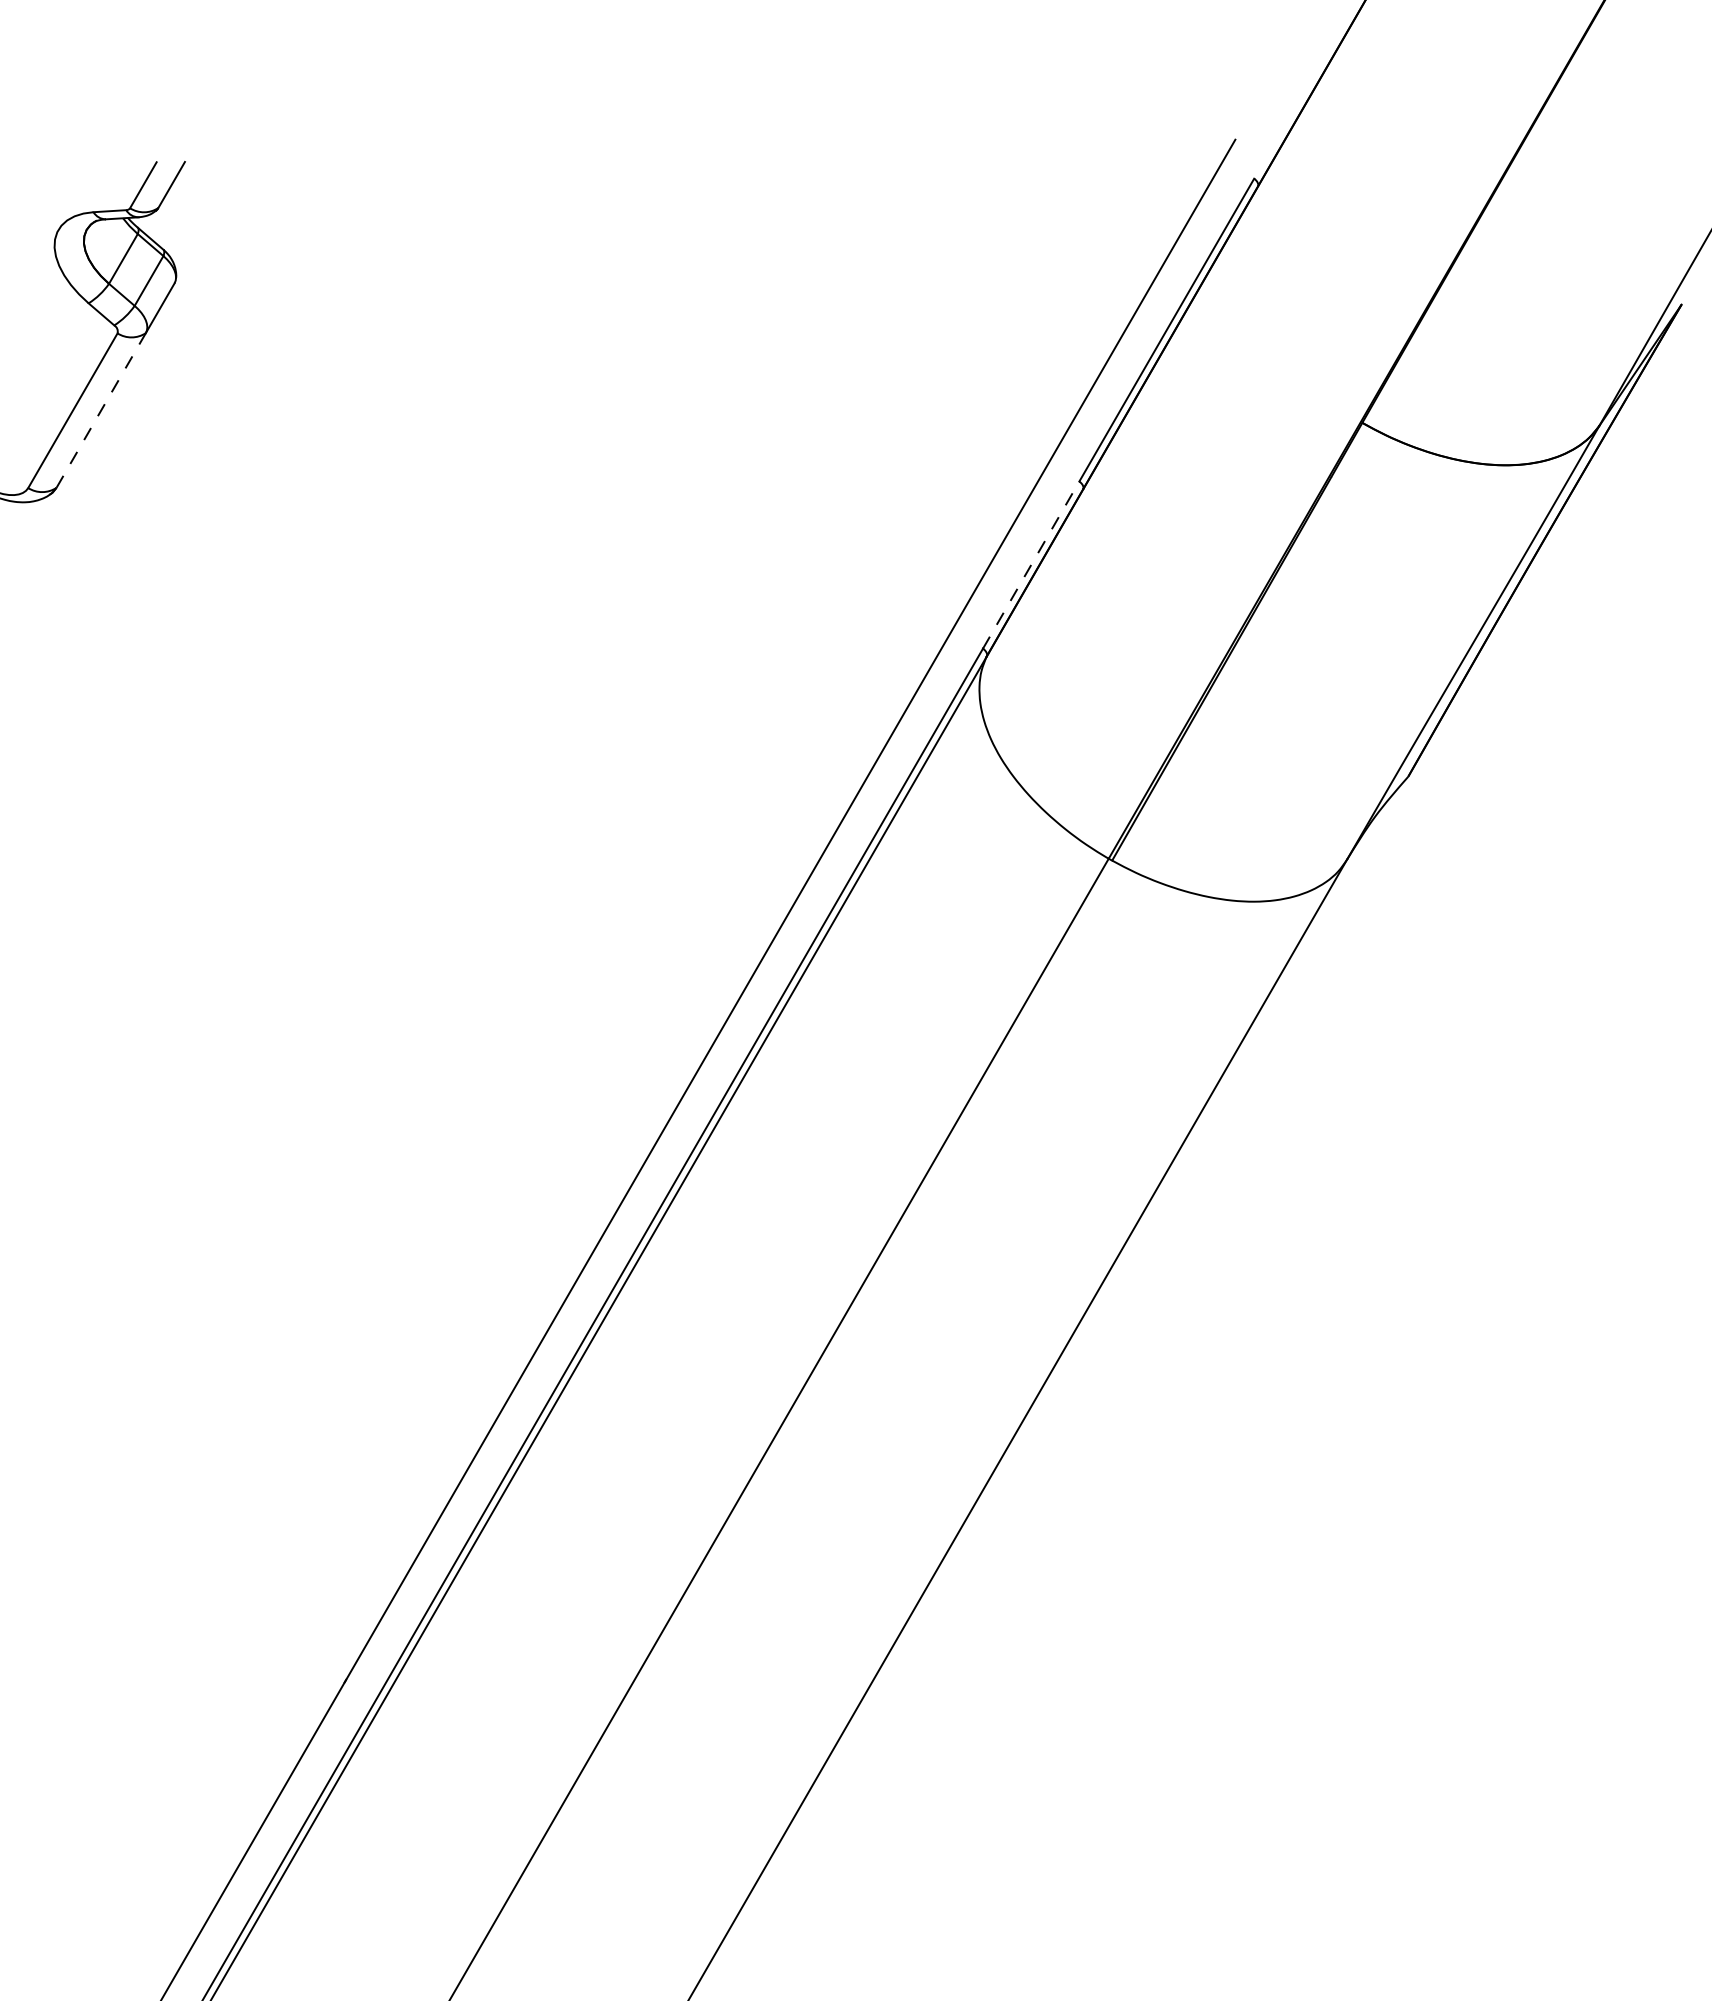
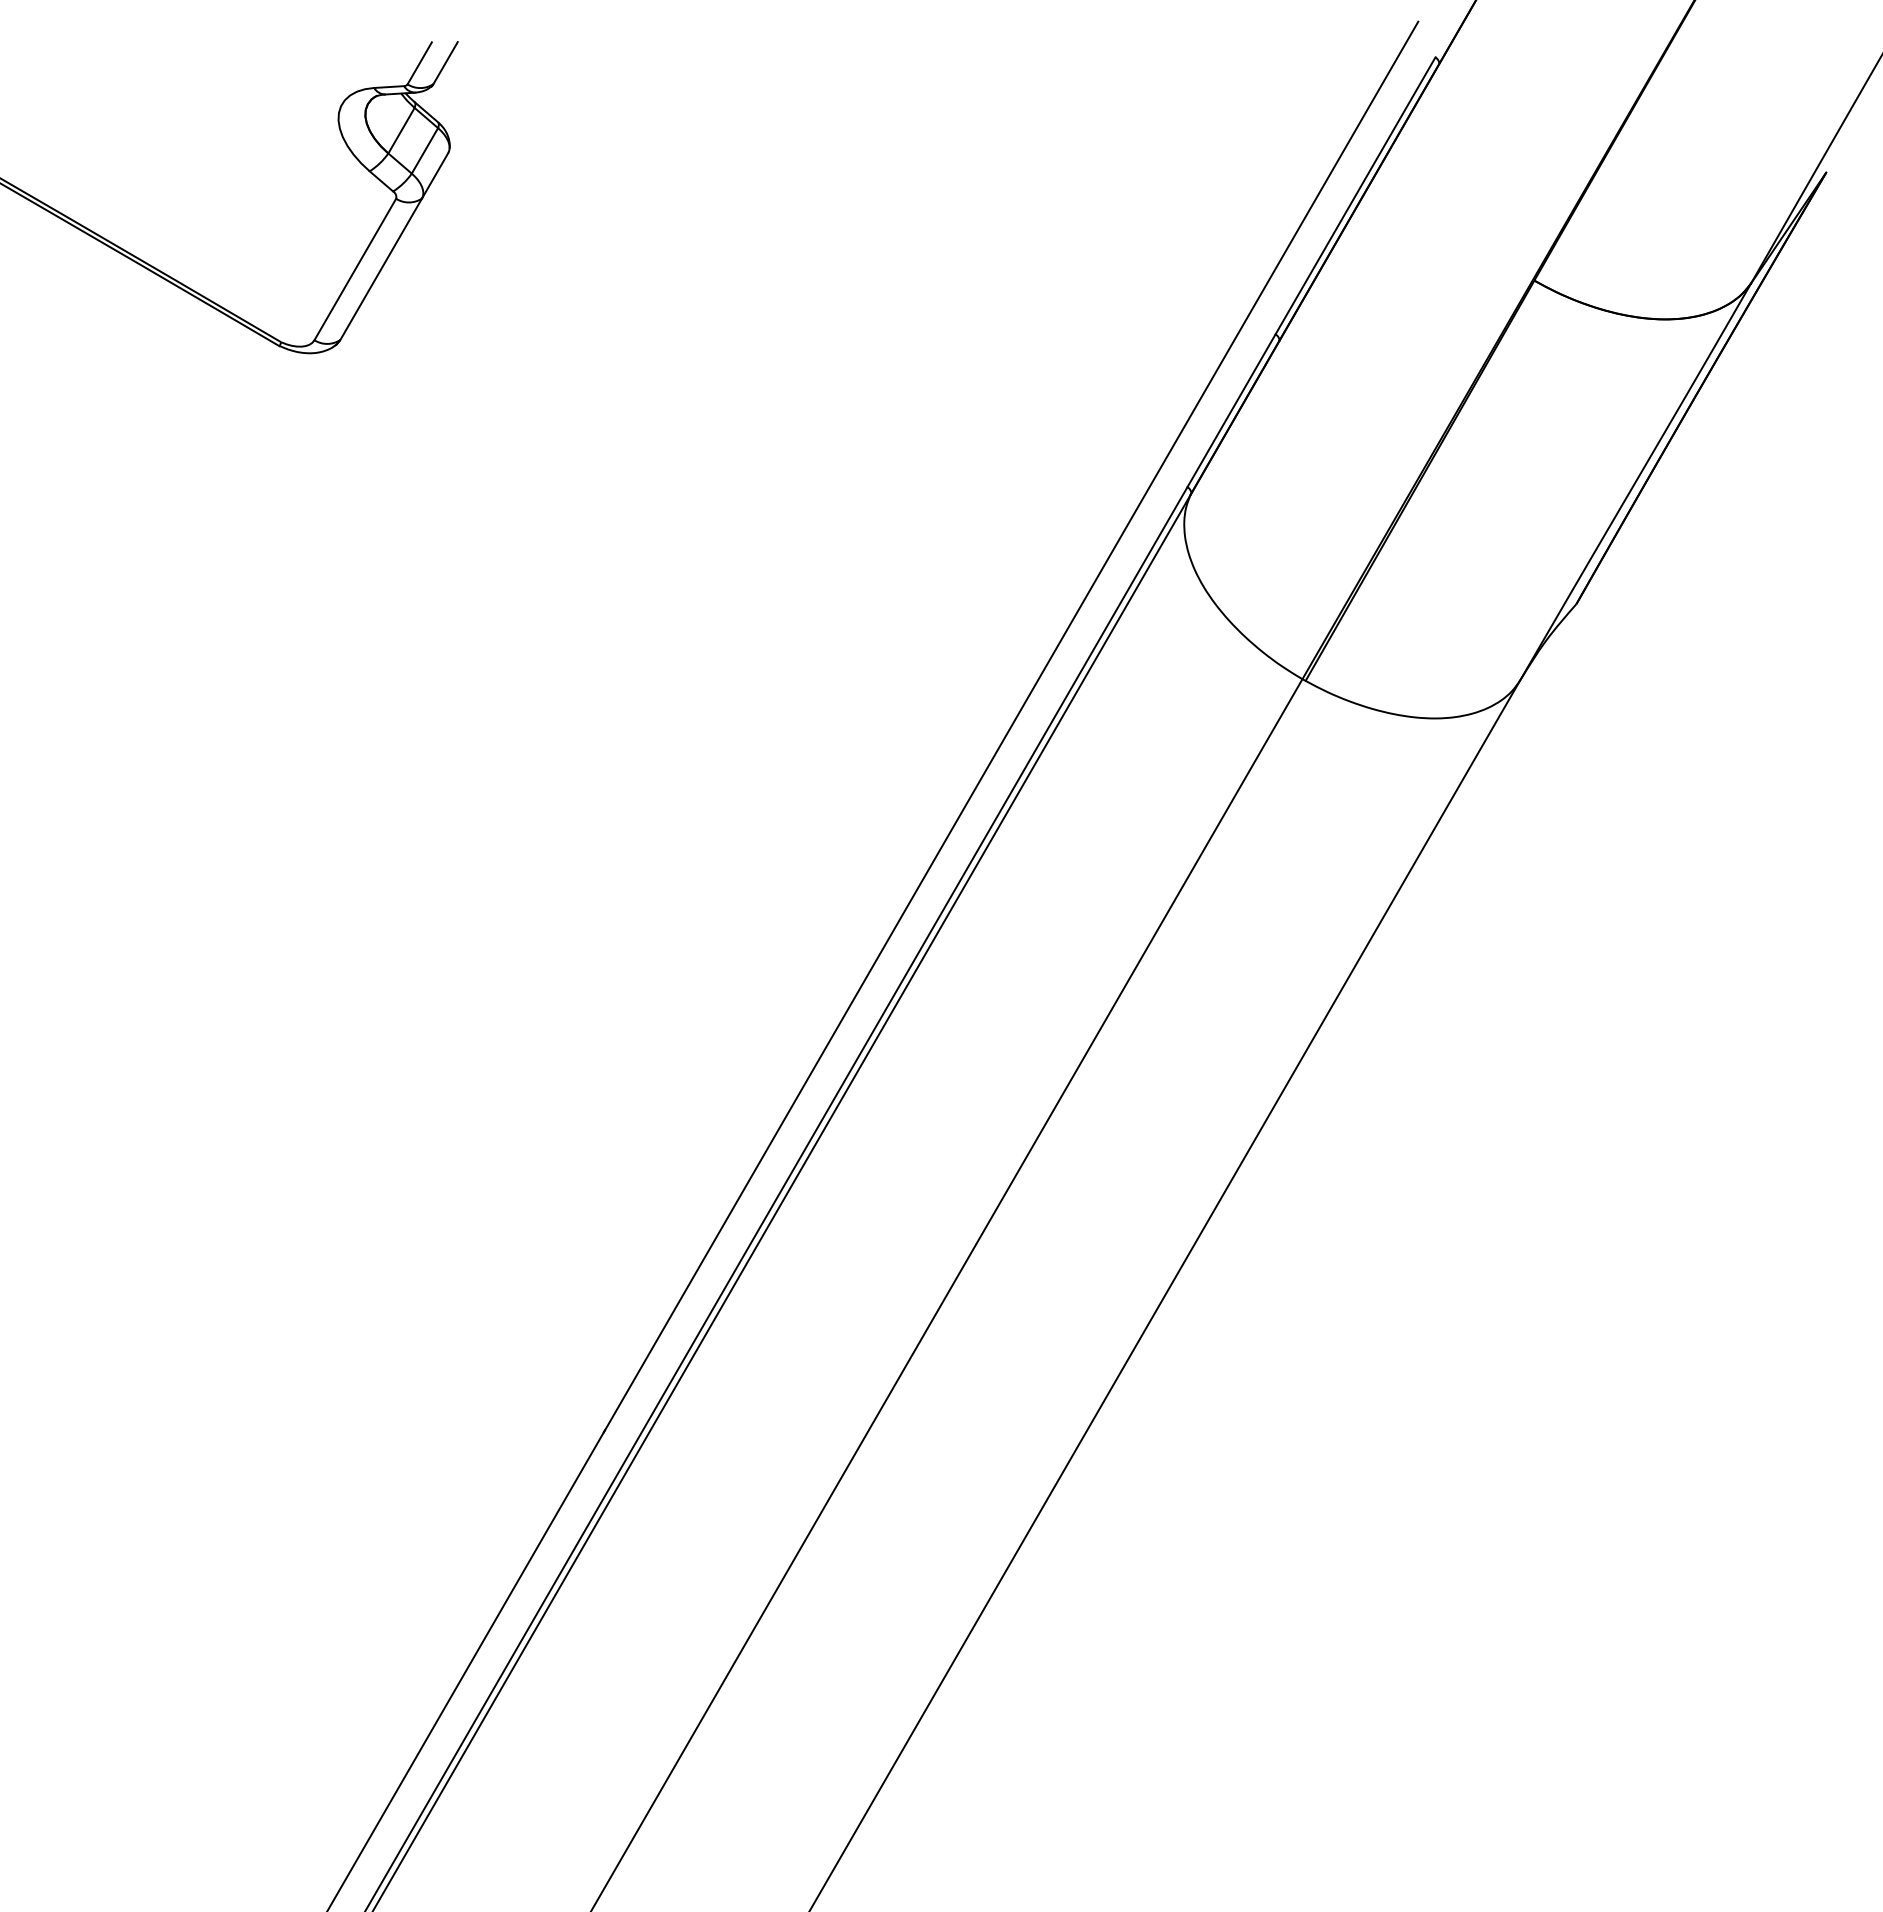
line: (101, 410) -> (381, 269), dashed -> solid
line: (1031, 564) -> (1231, 410), dashed -> solid

